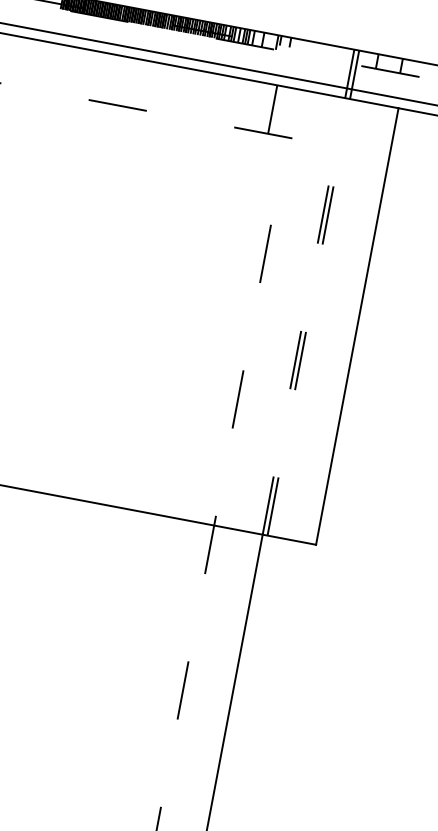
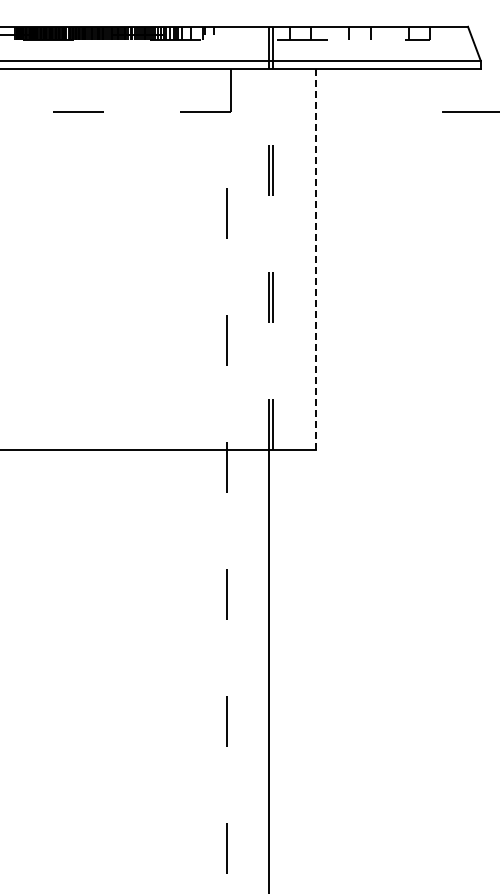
line: (272, 109) -> (230, 90), moved
line: (357, 326) -> (315, 259), solid -> dashed

